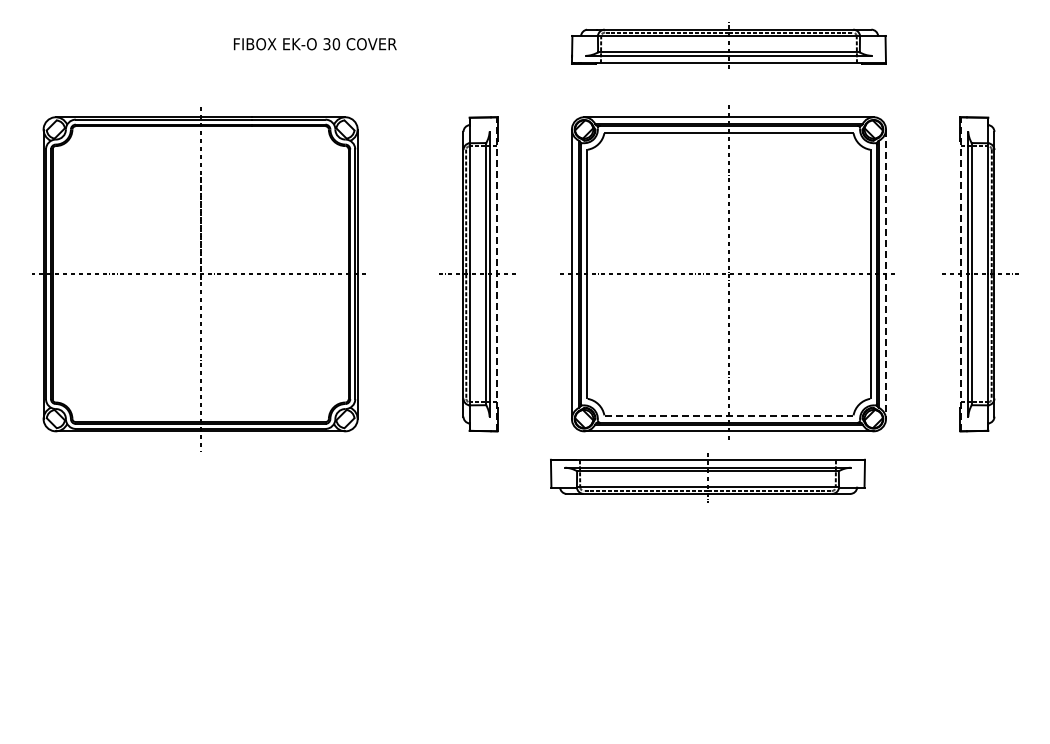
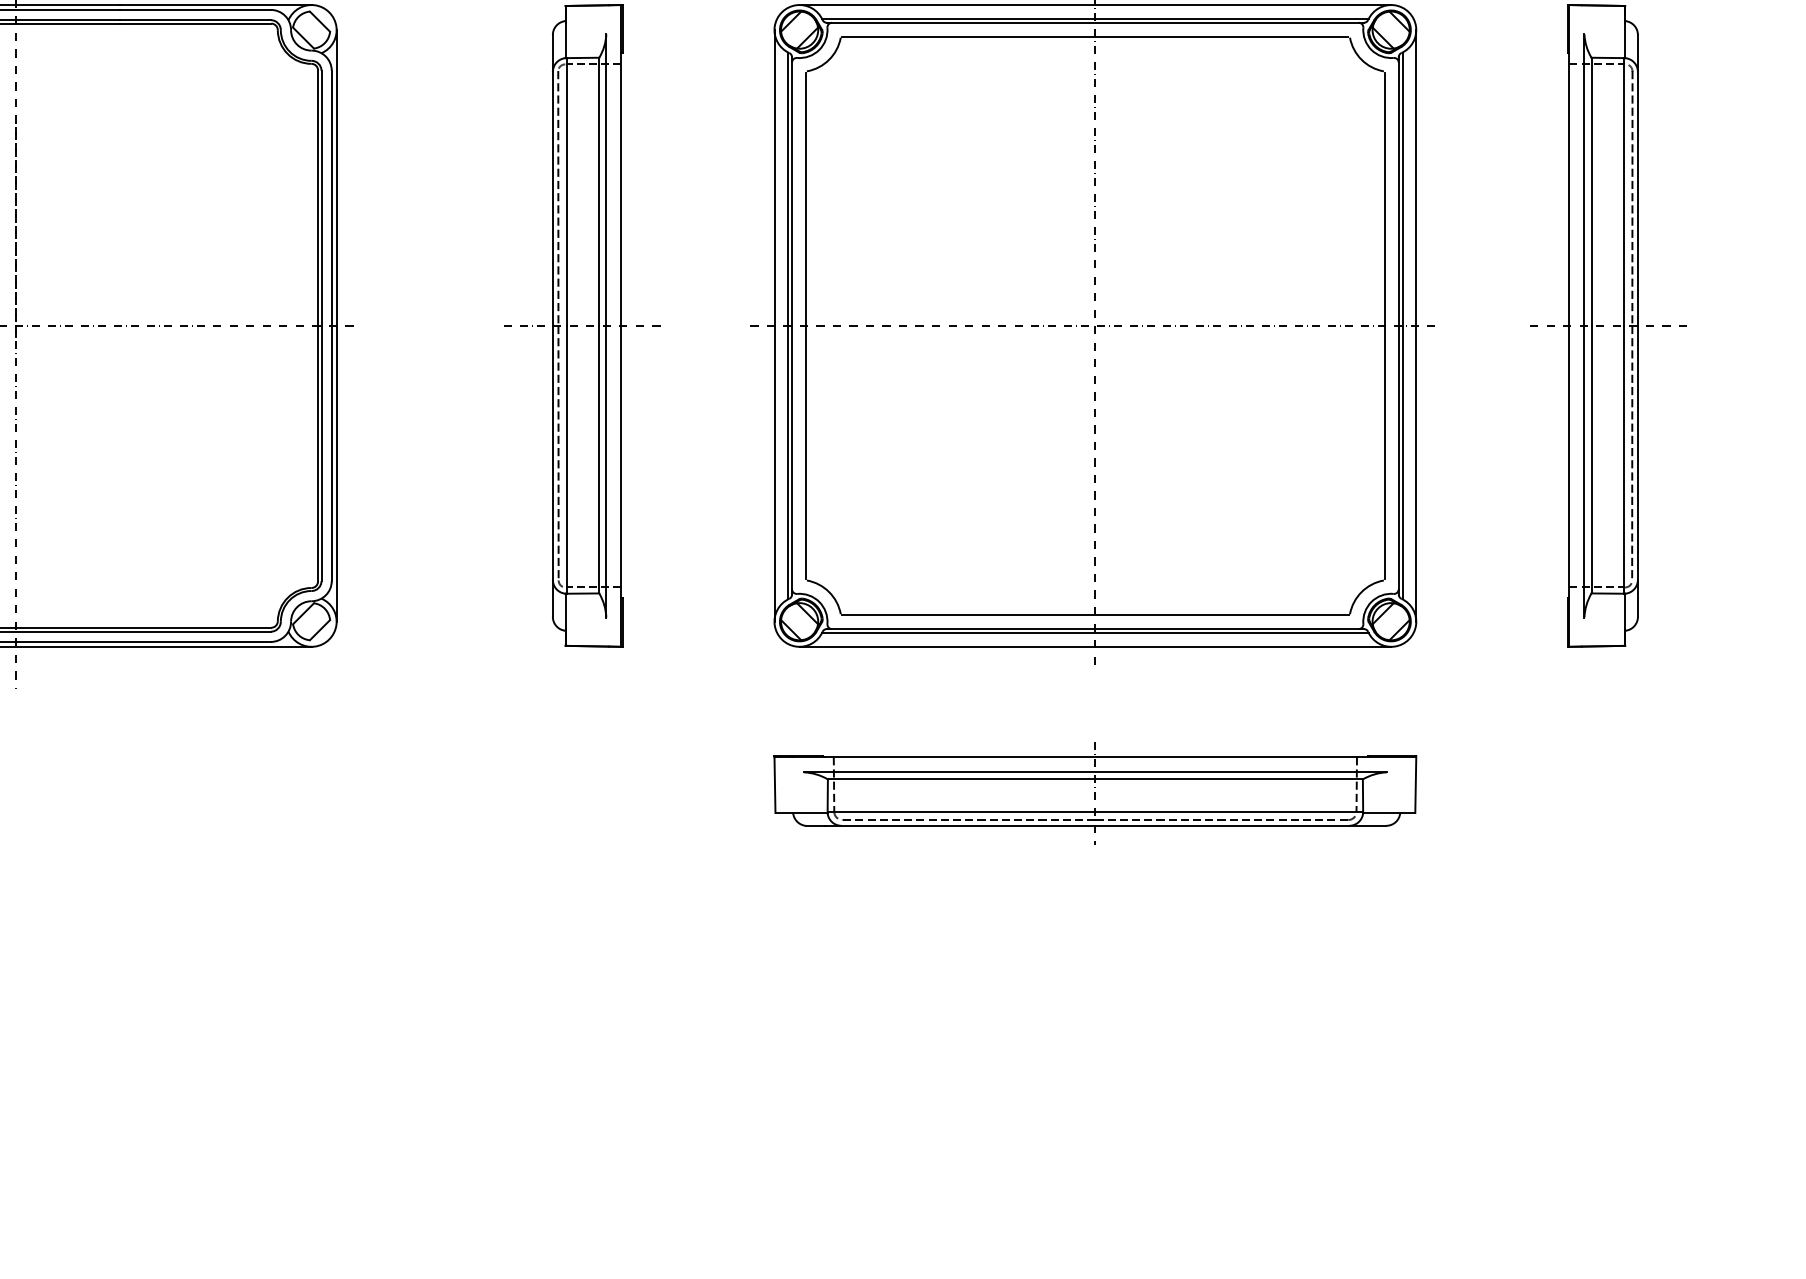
line: (497, 273) -> (622, 324), dashed -> solid
line: (960, 273) -> (1568, 324), dashed -> solid
line: (886, 274) -> (1417, 326), dashed -> solid
line: (729, 415) -> (1096, 614), dashed -> solid
part: (707, 477) -> (1094, 792), moved

